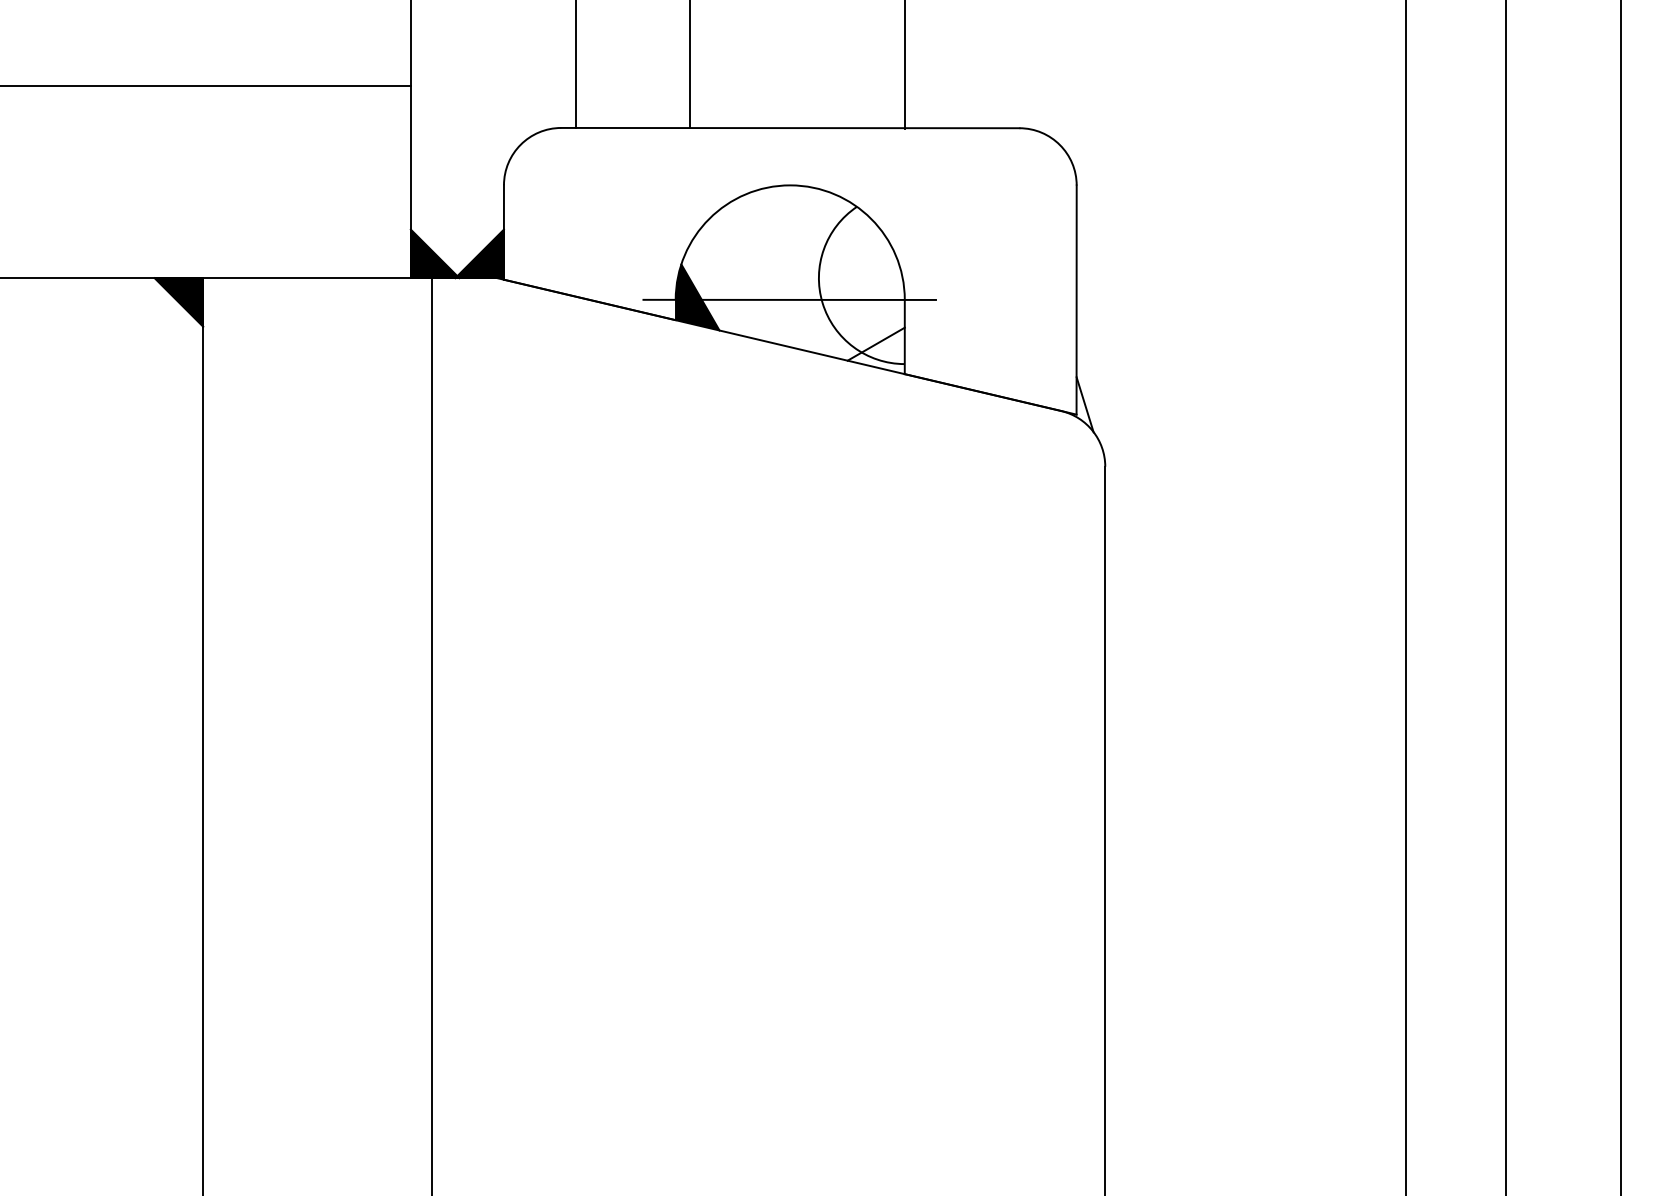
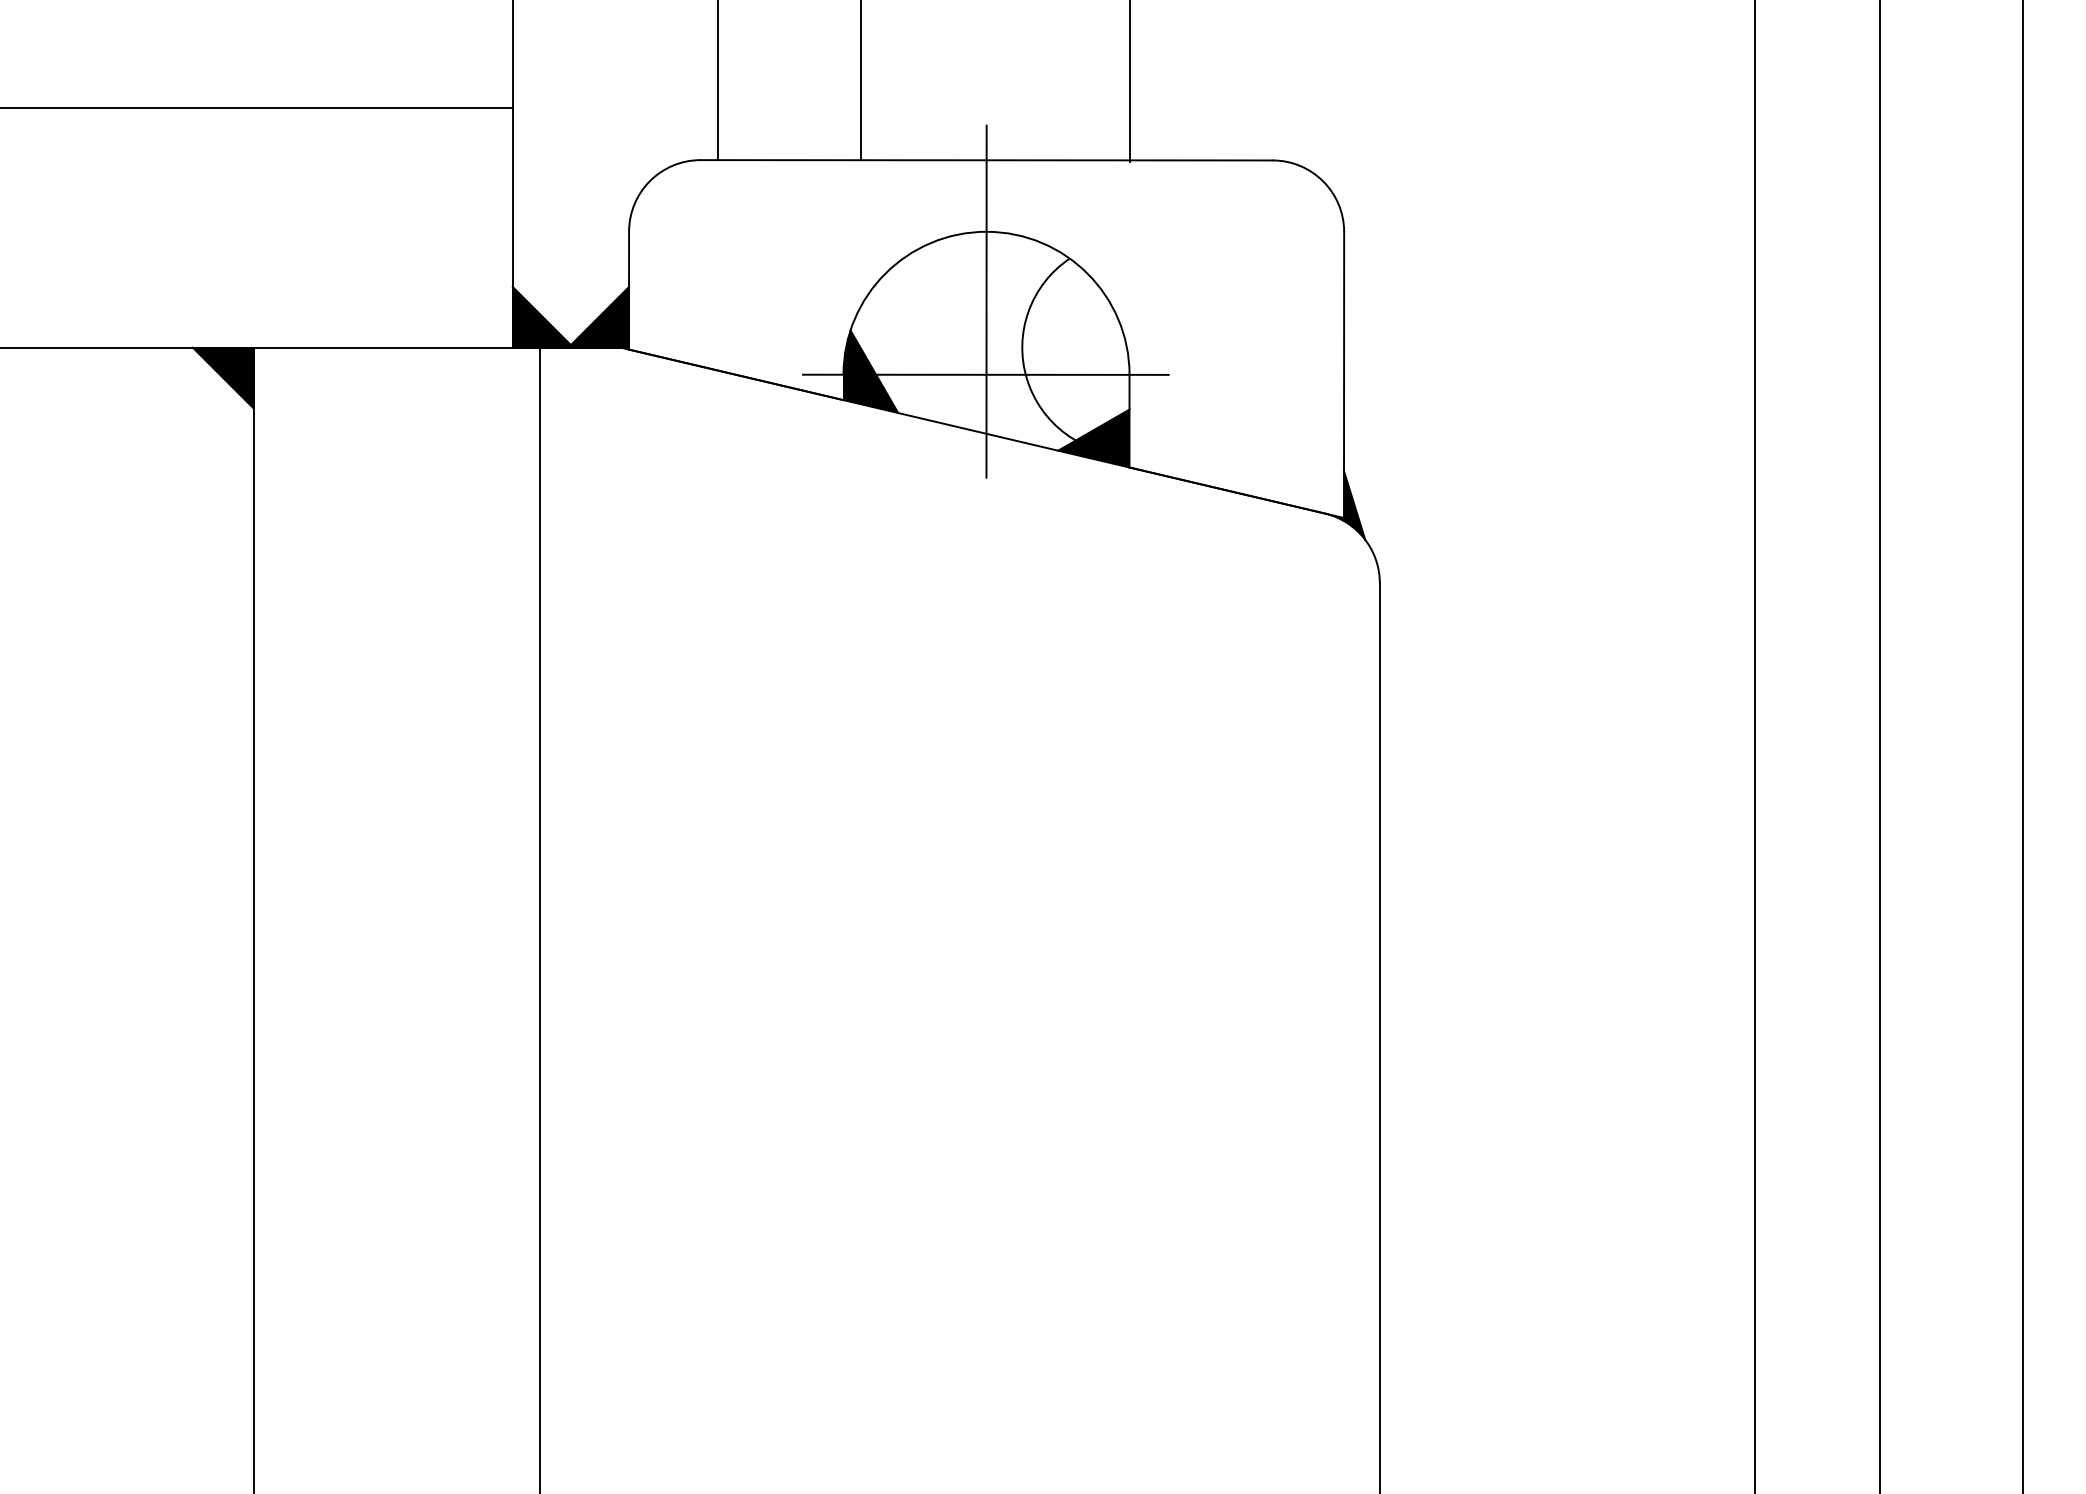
line: (790, 241) -> (986, 301), added
fill: (875, 350) -> (1093, 438), added
fill: (1076, 404) -> (1344, 505), added

